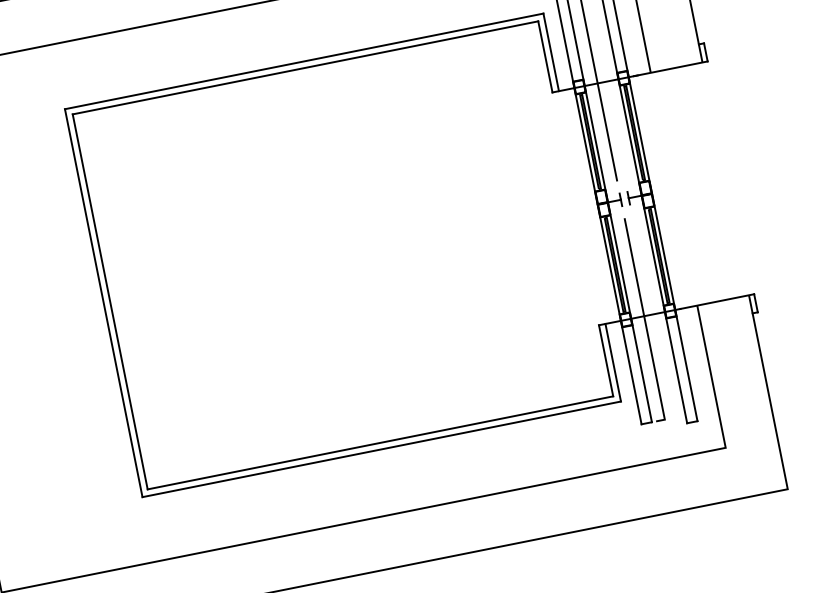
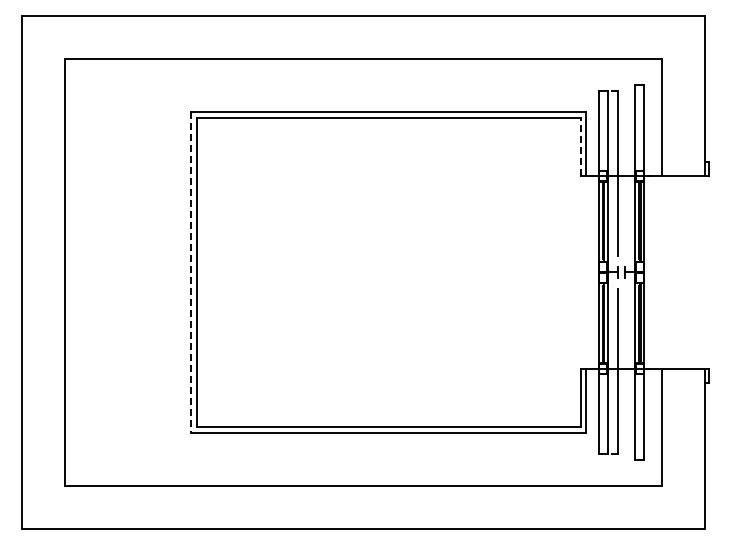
line: (545, 56) -> (581, 146), solid -> dashed
line: (103, 303) -> (191, 272), solid -> dashed

